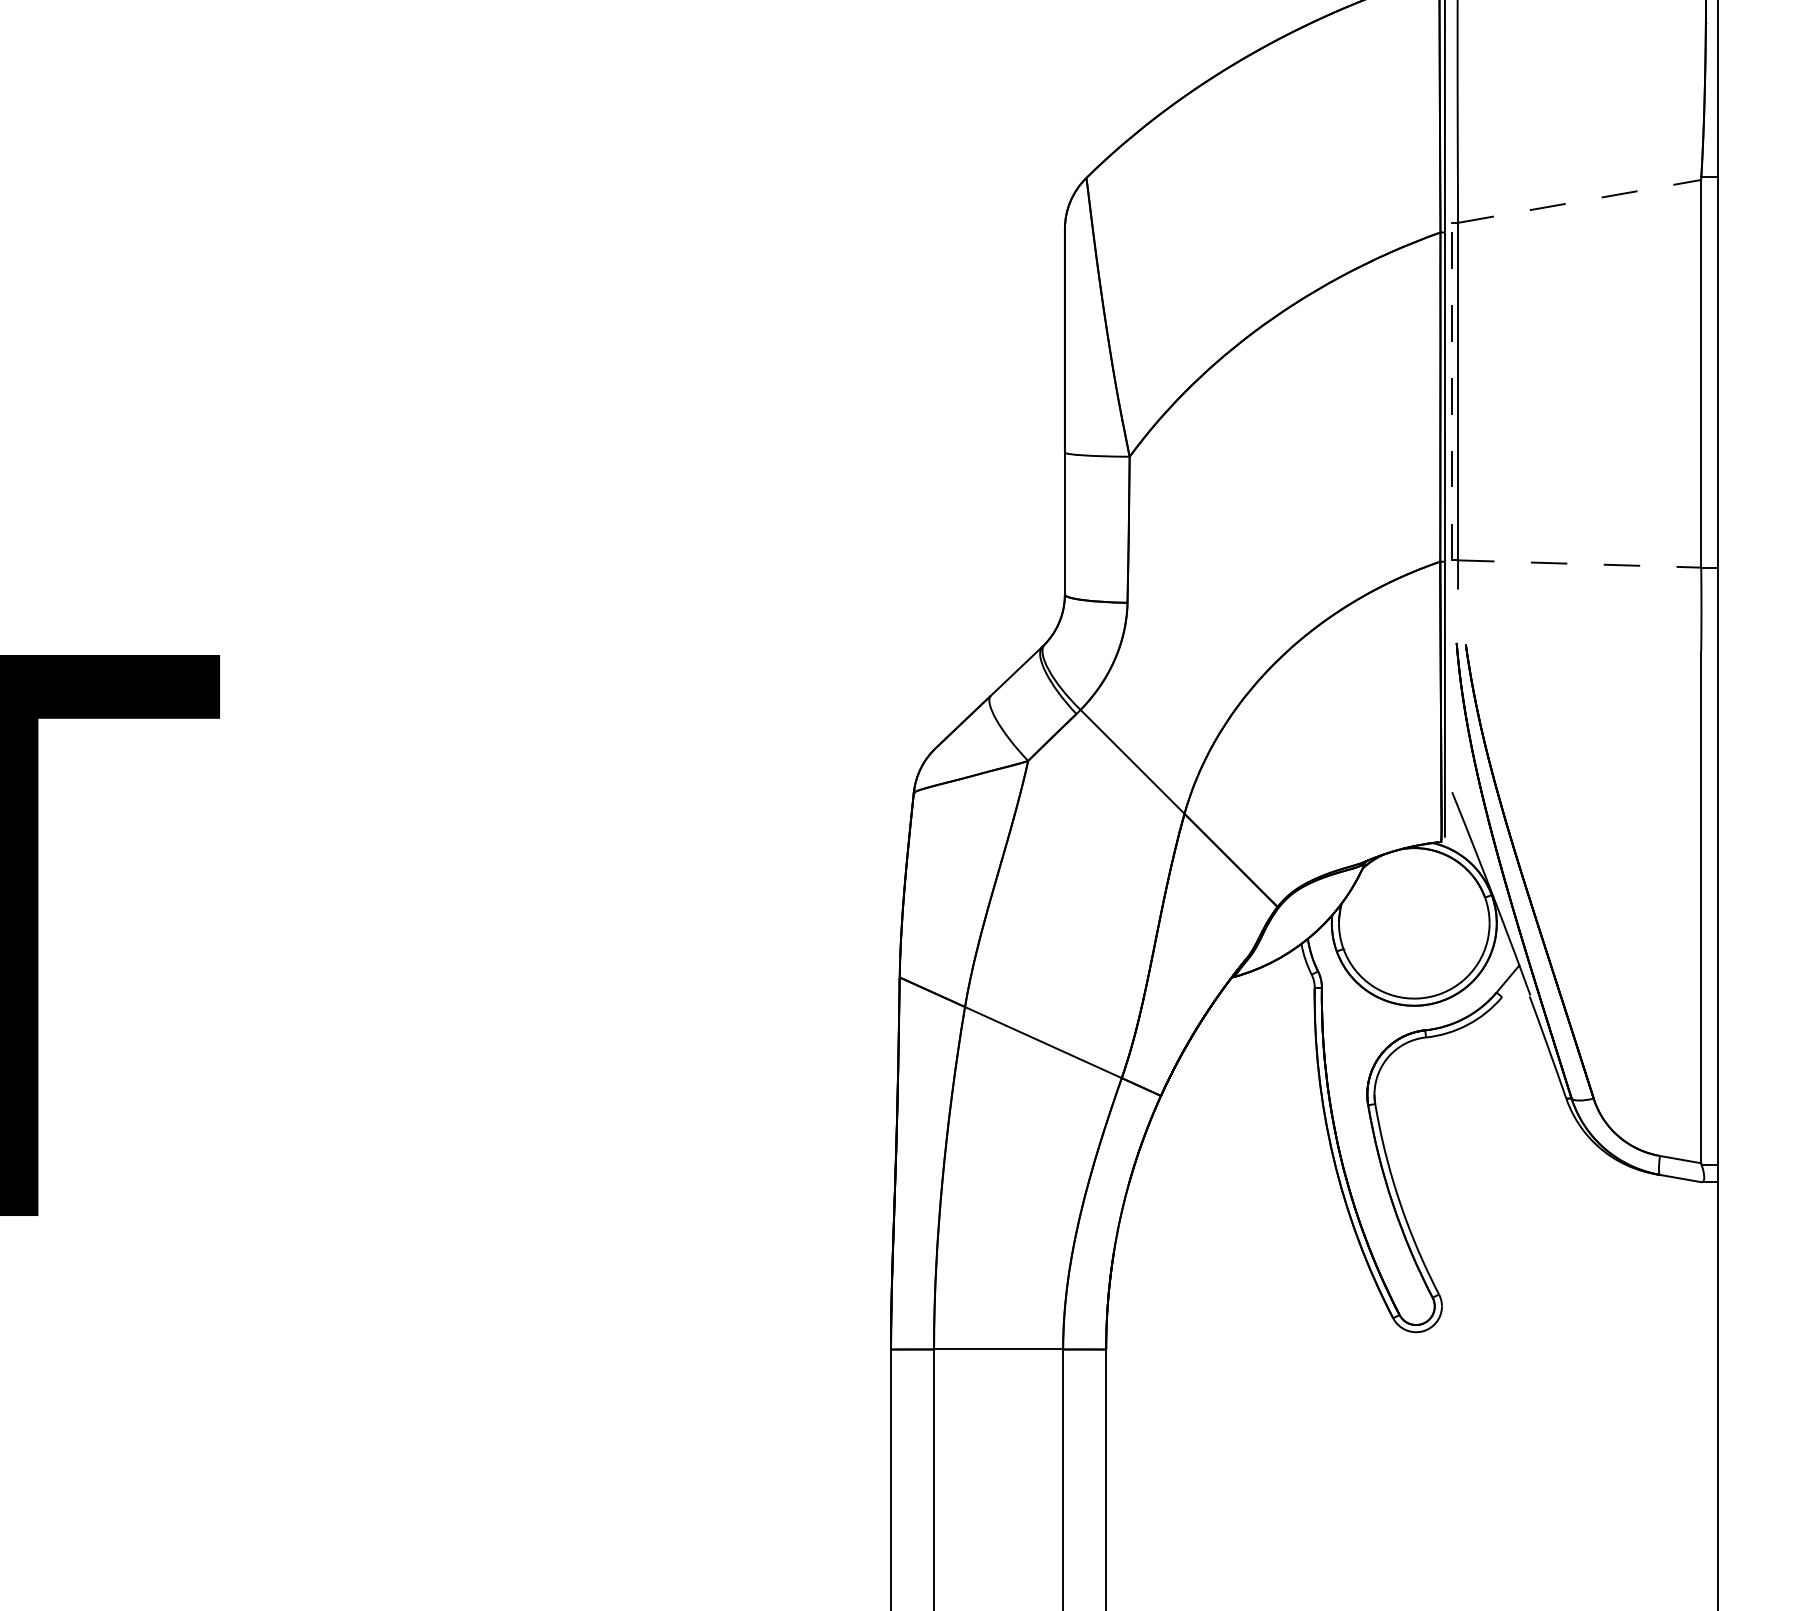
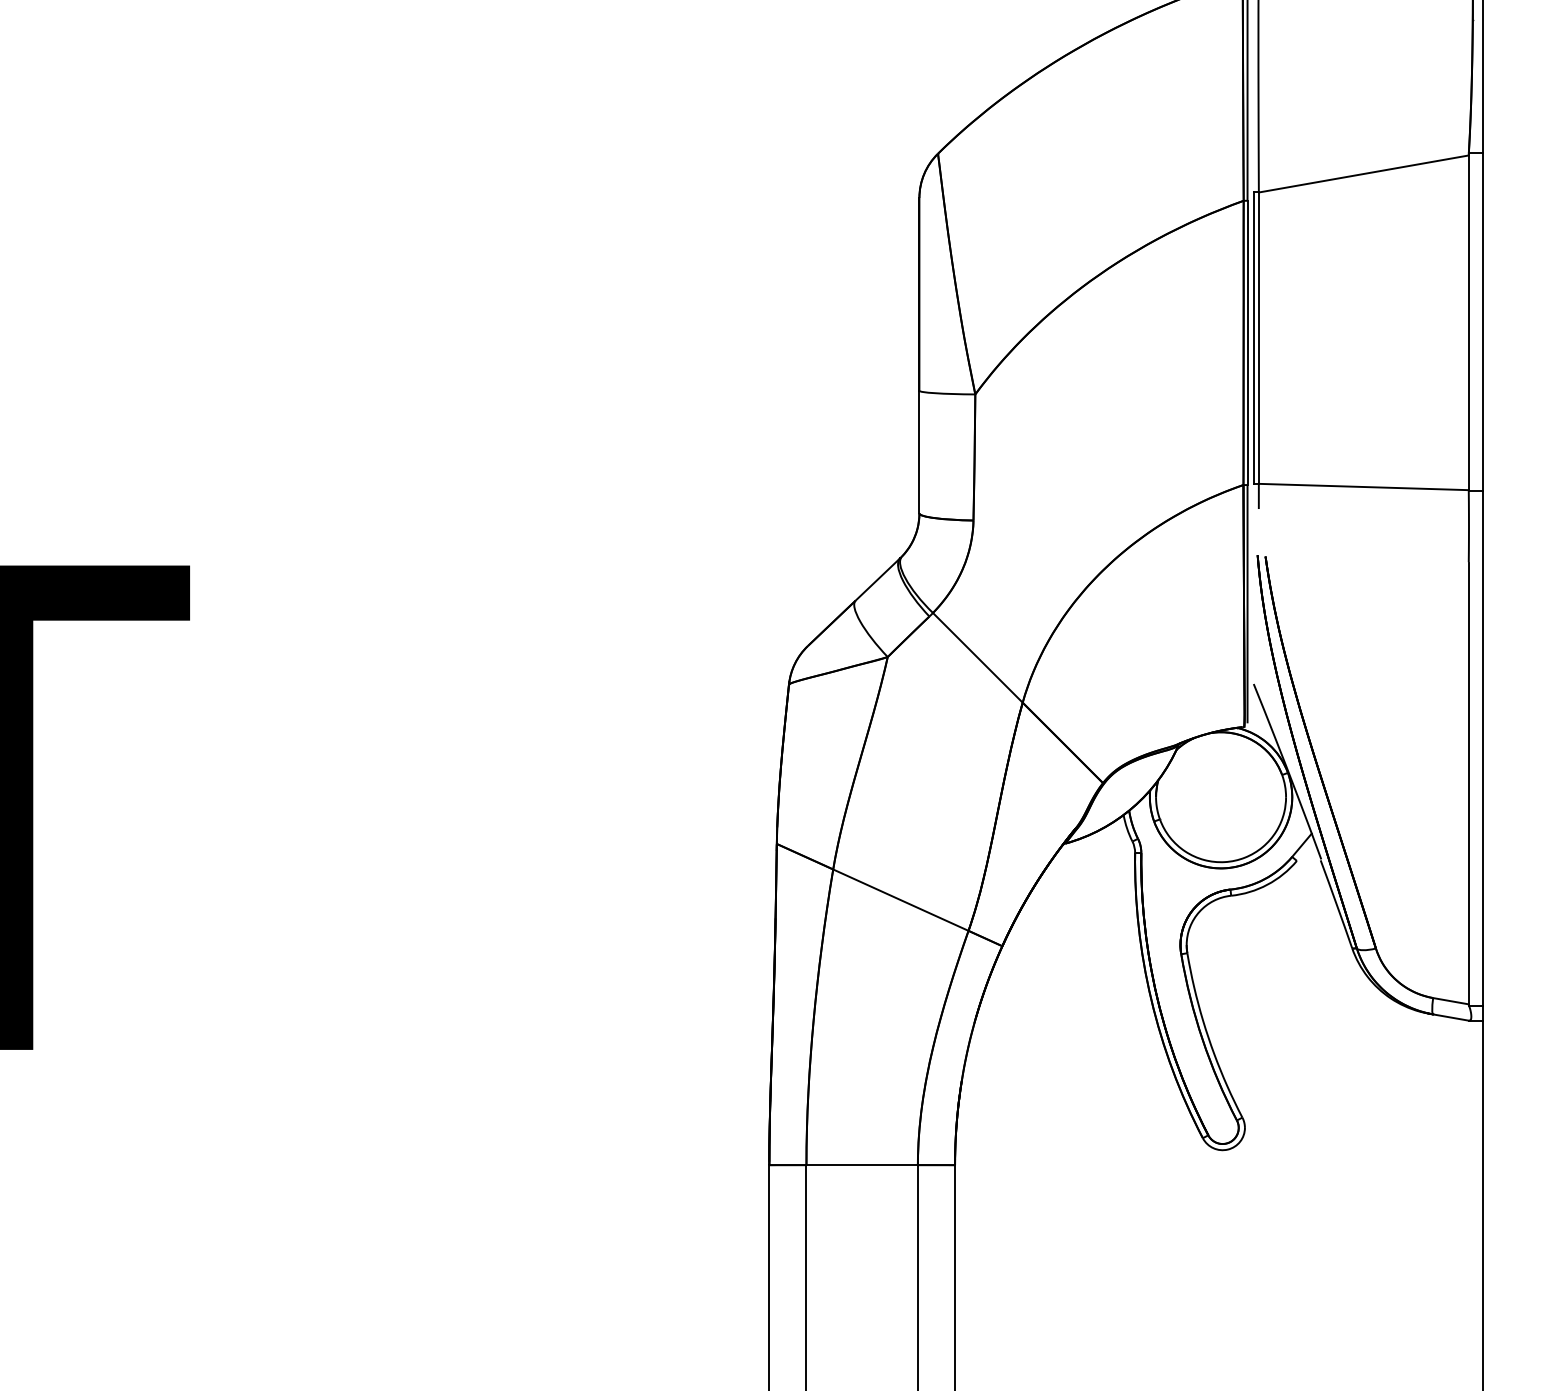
line: (1580, 201) -> (1364, 174), dashed -> solid
line: (1452, 391) -> (1254, 338), dashed -> solid
line: (1579, 564) -> (1363, 487), dashed -> solid

